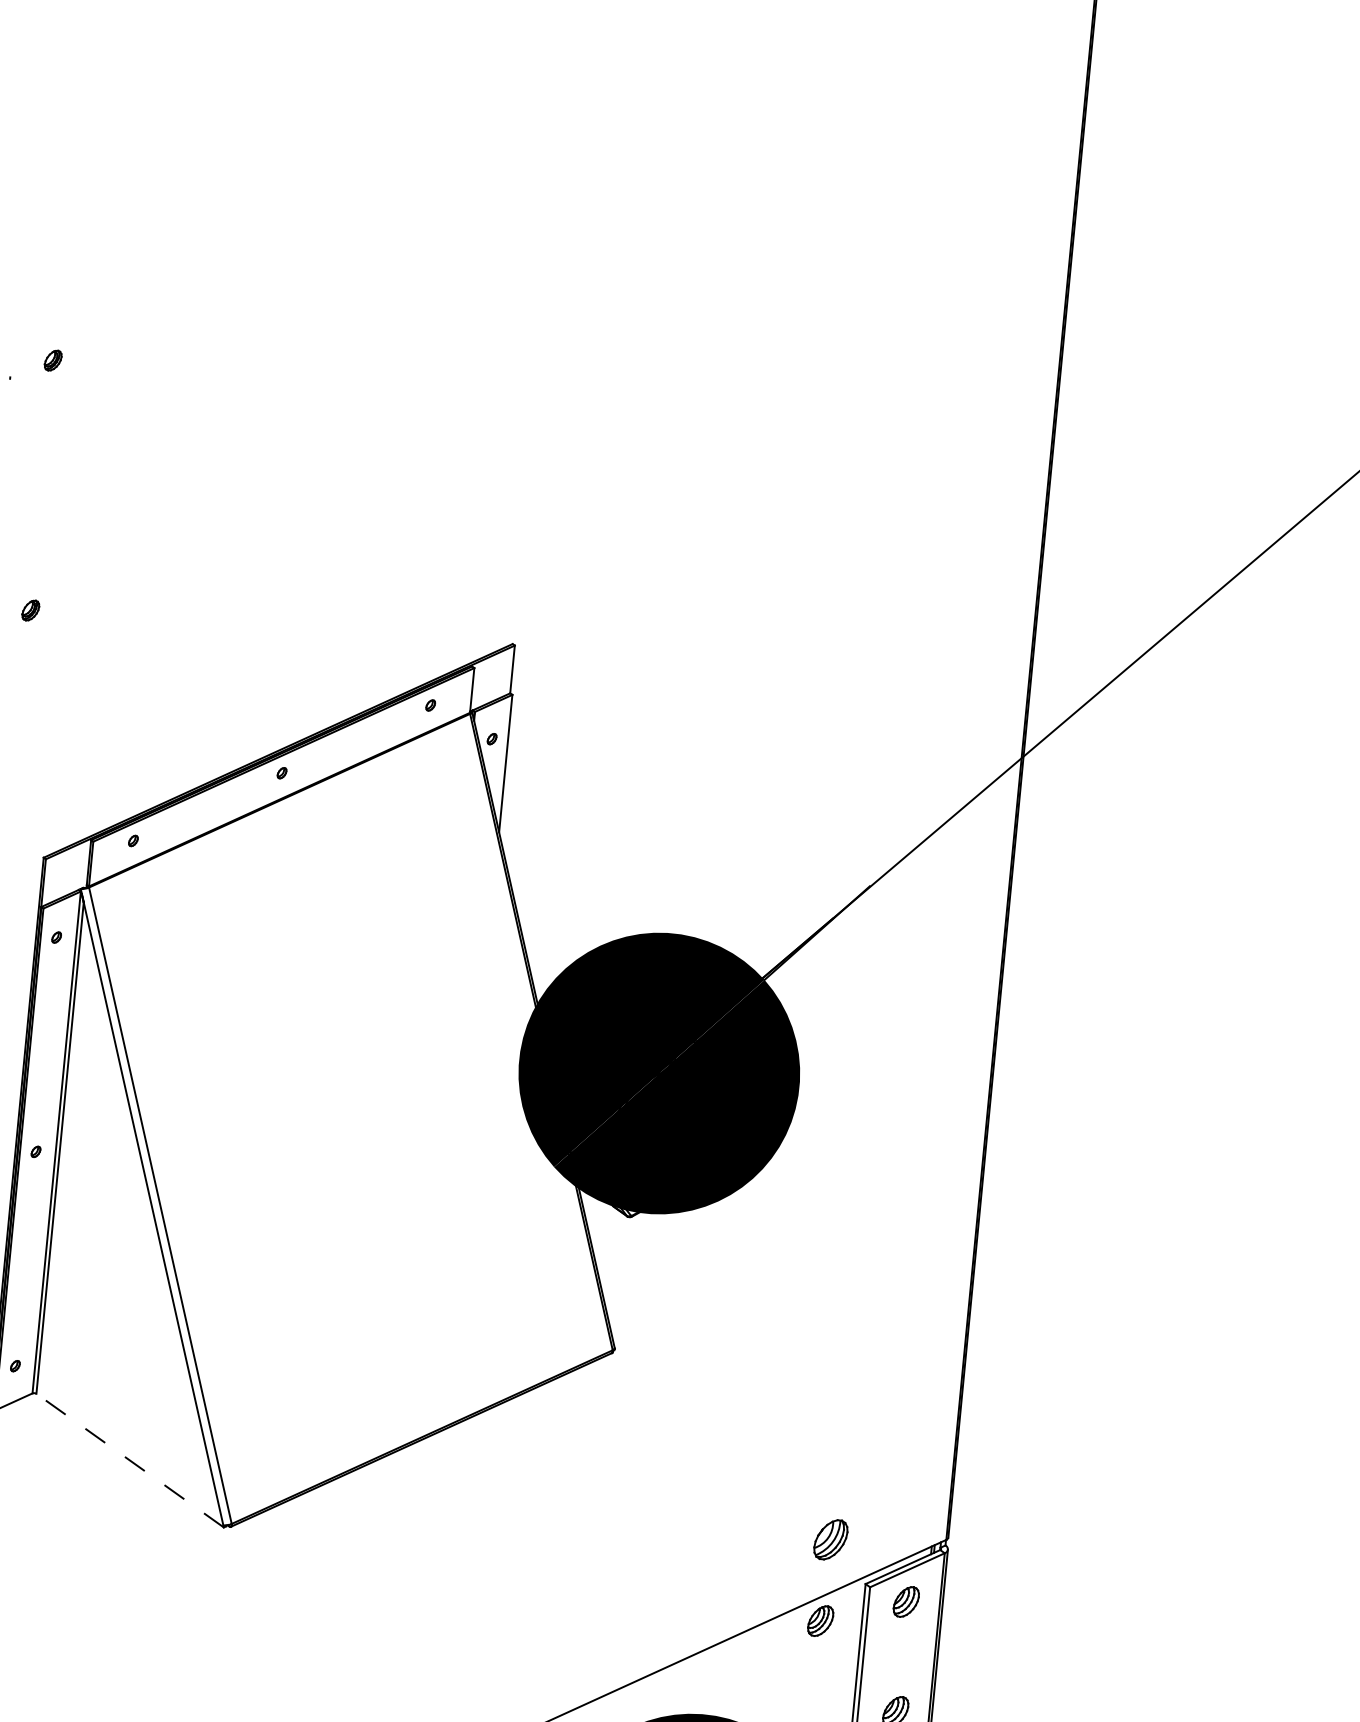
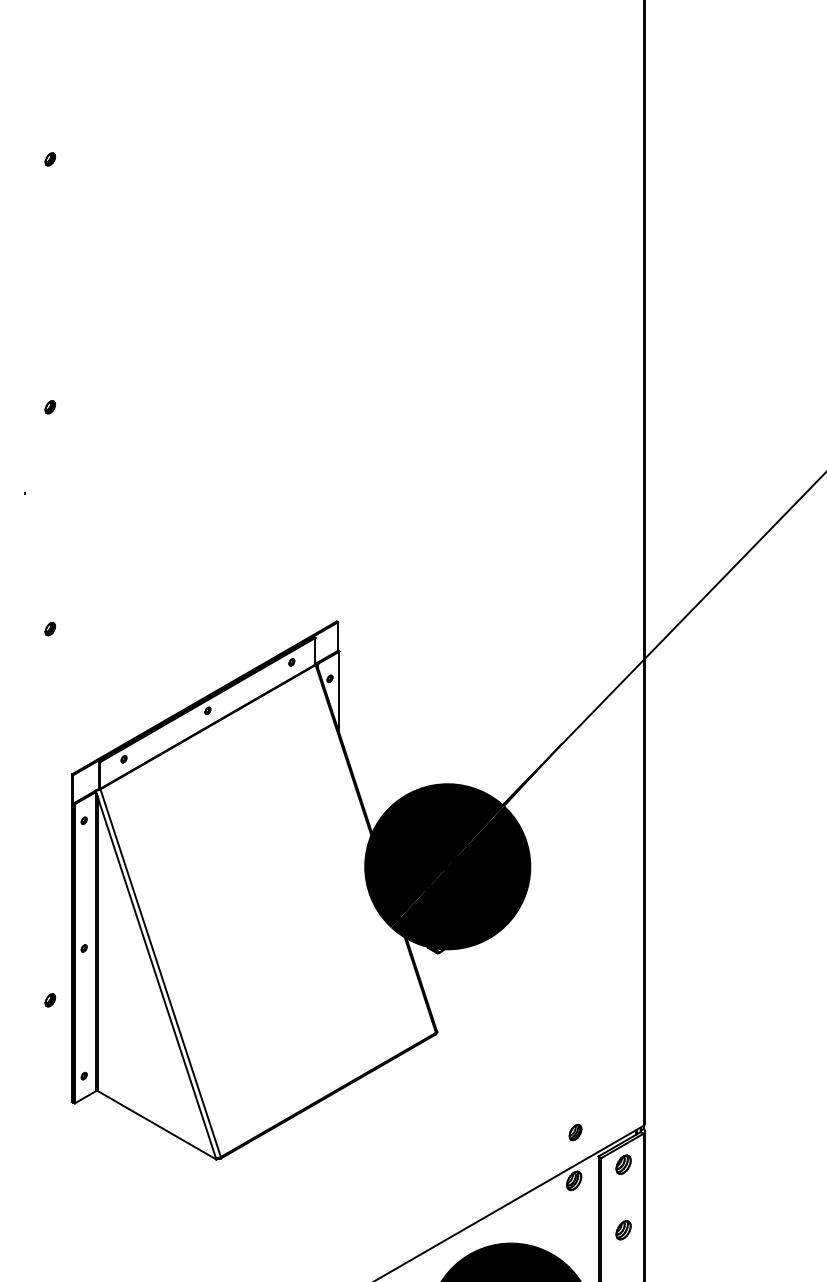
part: (53, 360) -> (50, 407), moved
line: (128, 1460) -> (156, 1125), dashed -> solid
part: (830, 1540) -> (575, 1132), size x0.62

